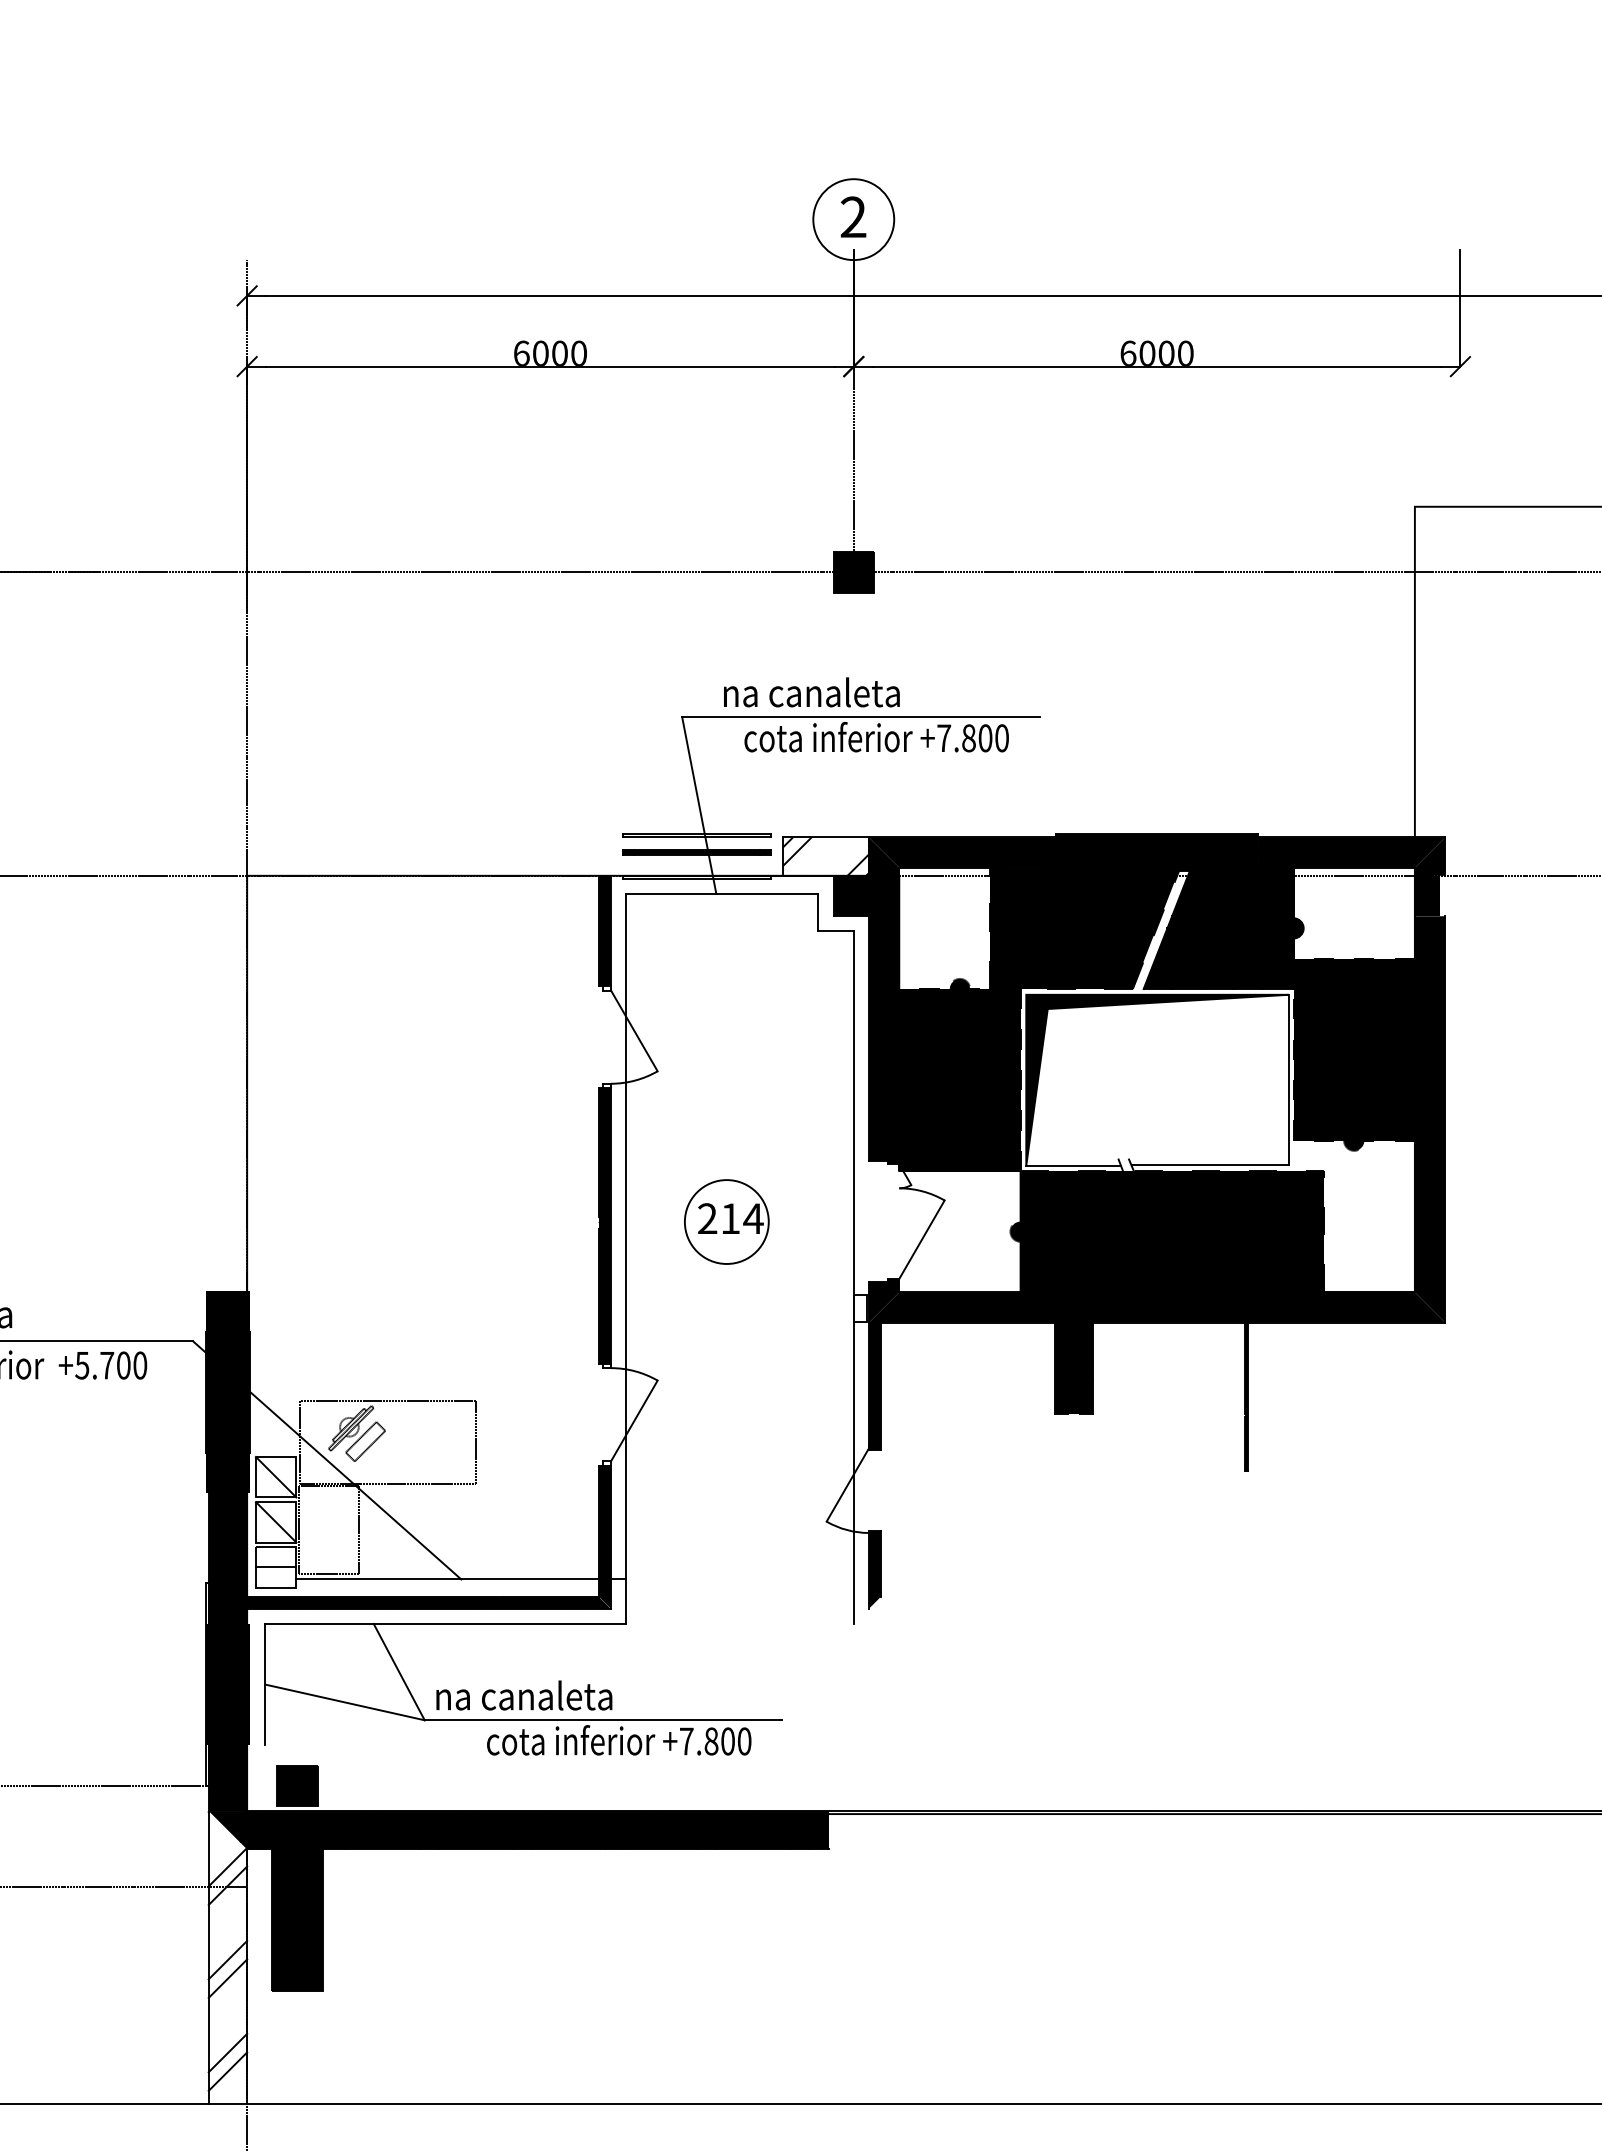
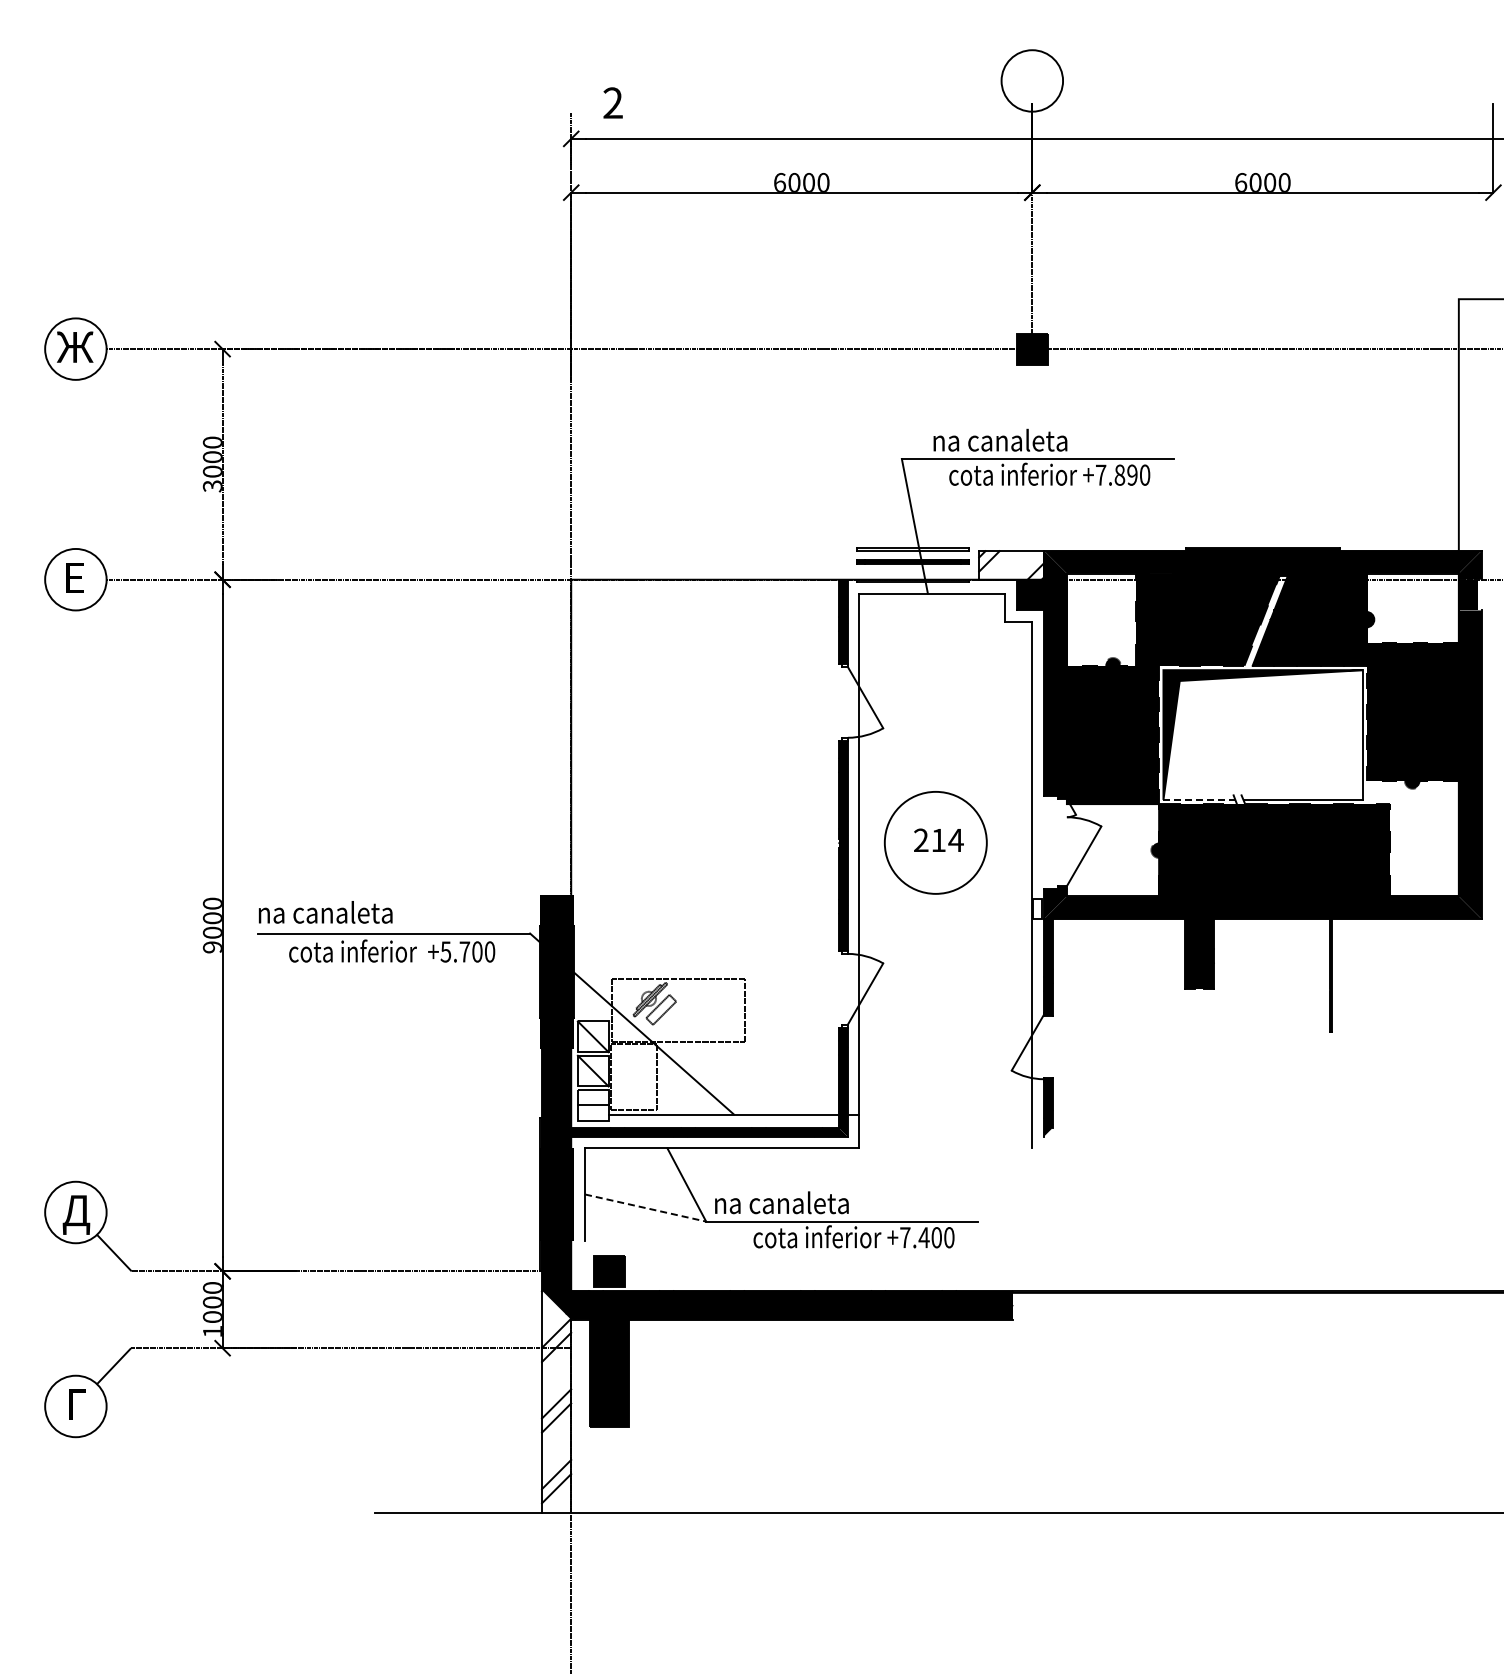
text: (852, 216) -> (612, 102), moved
text: (985, 737) -> (1132, 474), +7.800 -> +7.890
line: (1073, 1164) -> (1199, 799), solid -> dashed
circle: (726, 1221) -> (935, 842), size x1.6
line: (346, 1703) -> (646, 1208), solid -> dashed
text: (710, 1741) -> (923, 1237), +7.800 -> +7.400

